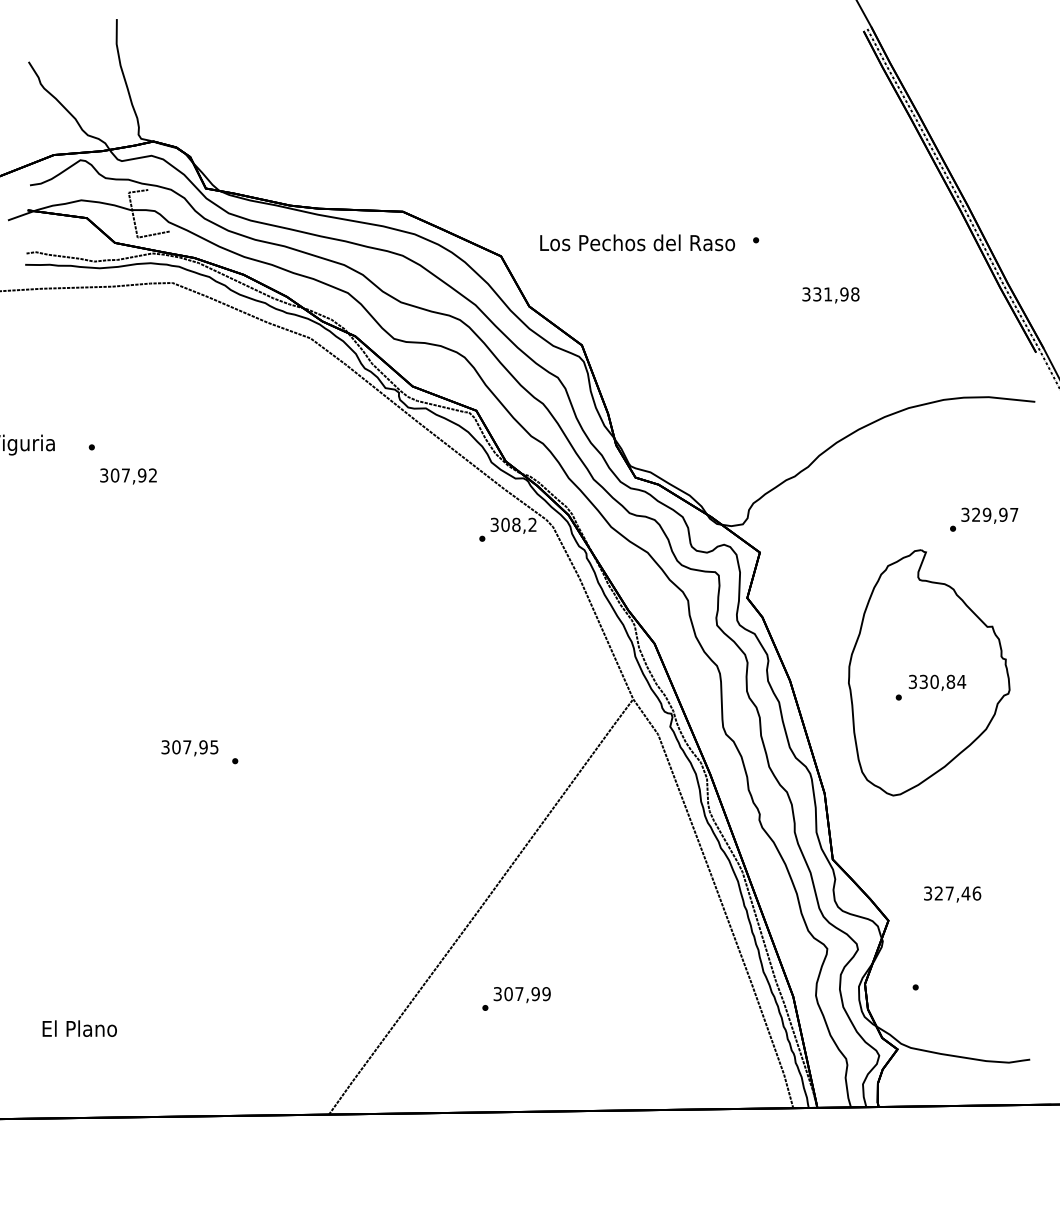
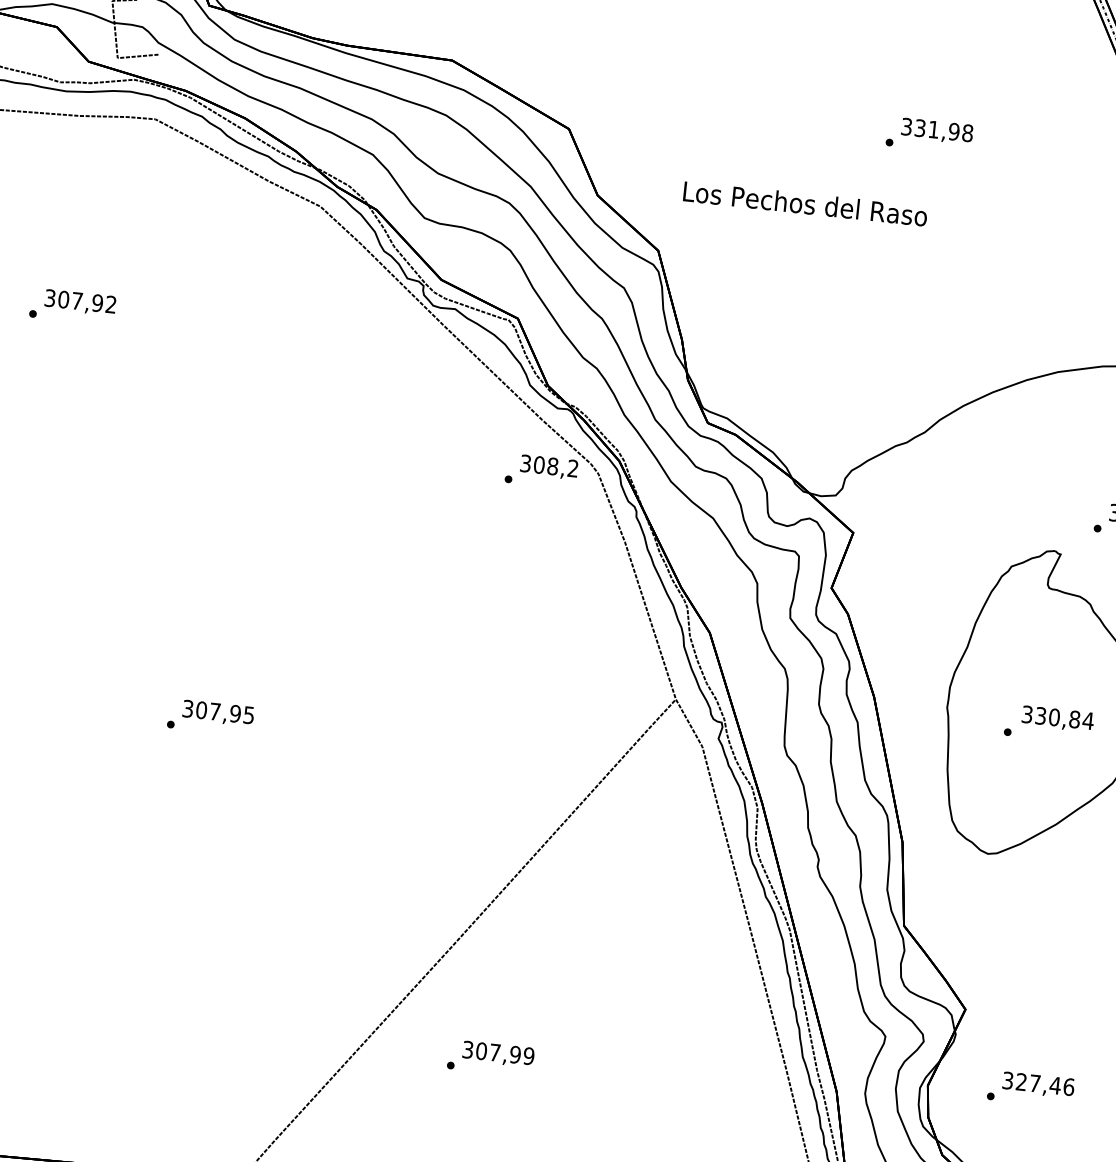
text: (637, 242) -> (805, 203), moved
text: (830, 295) -> (936, 131), moved
text: (128, 476) -> (80, 302), moved
text: (189, 748) -> (217, 713), moved
text: (952, 894) -> (1038, 1085), moved

